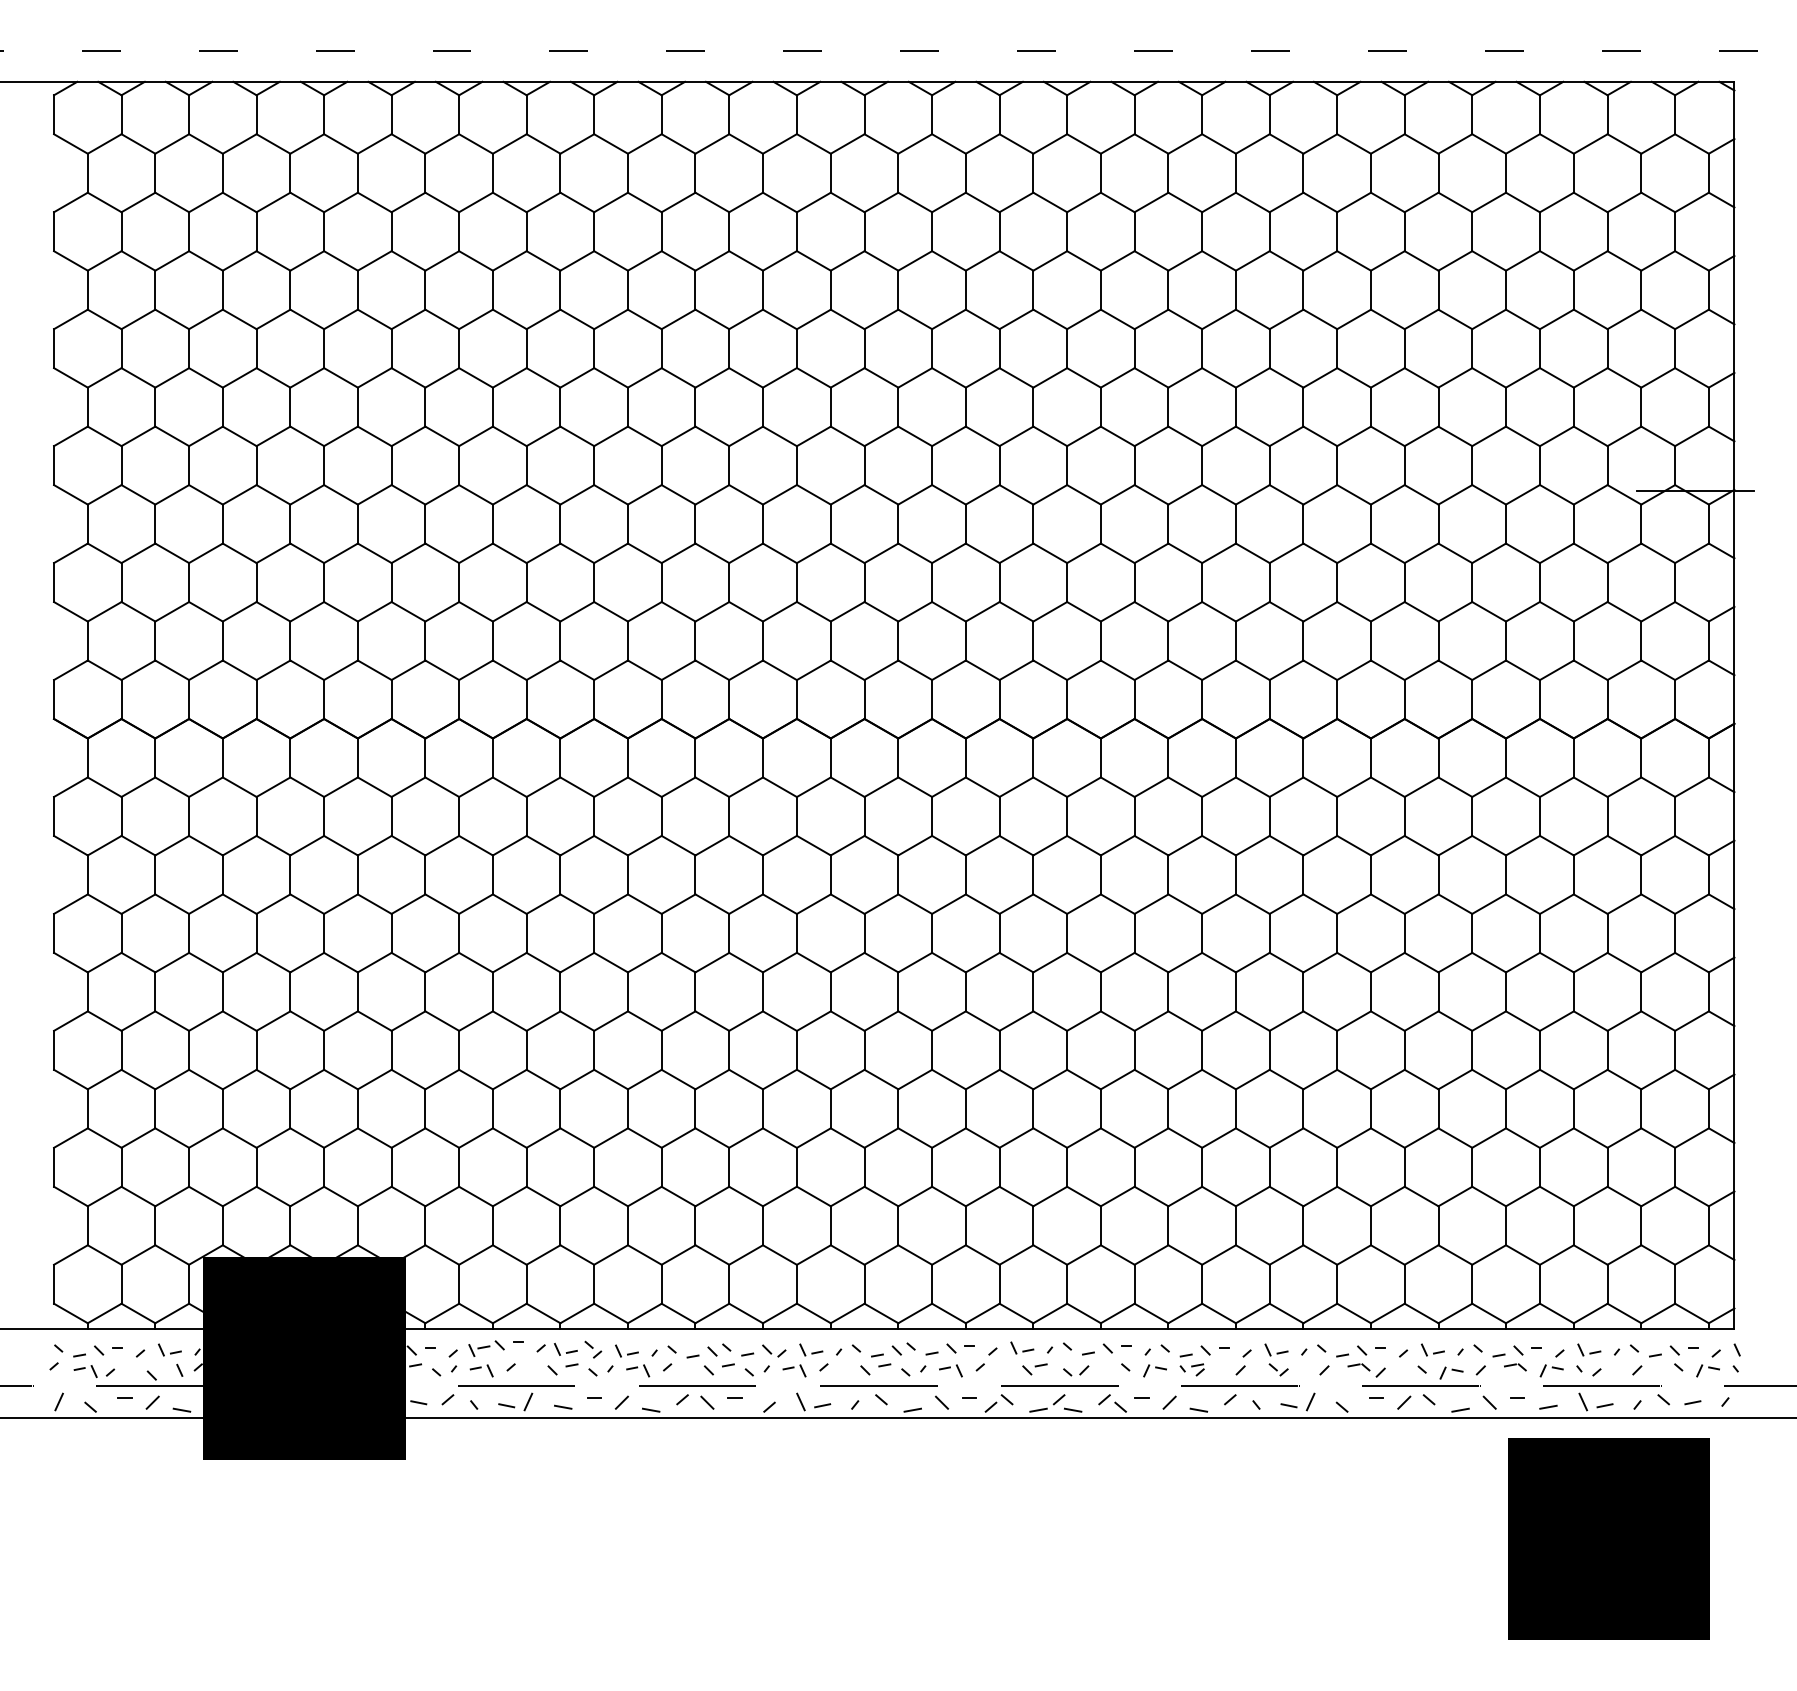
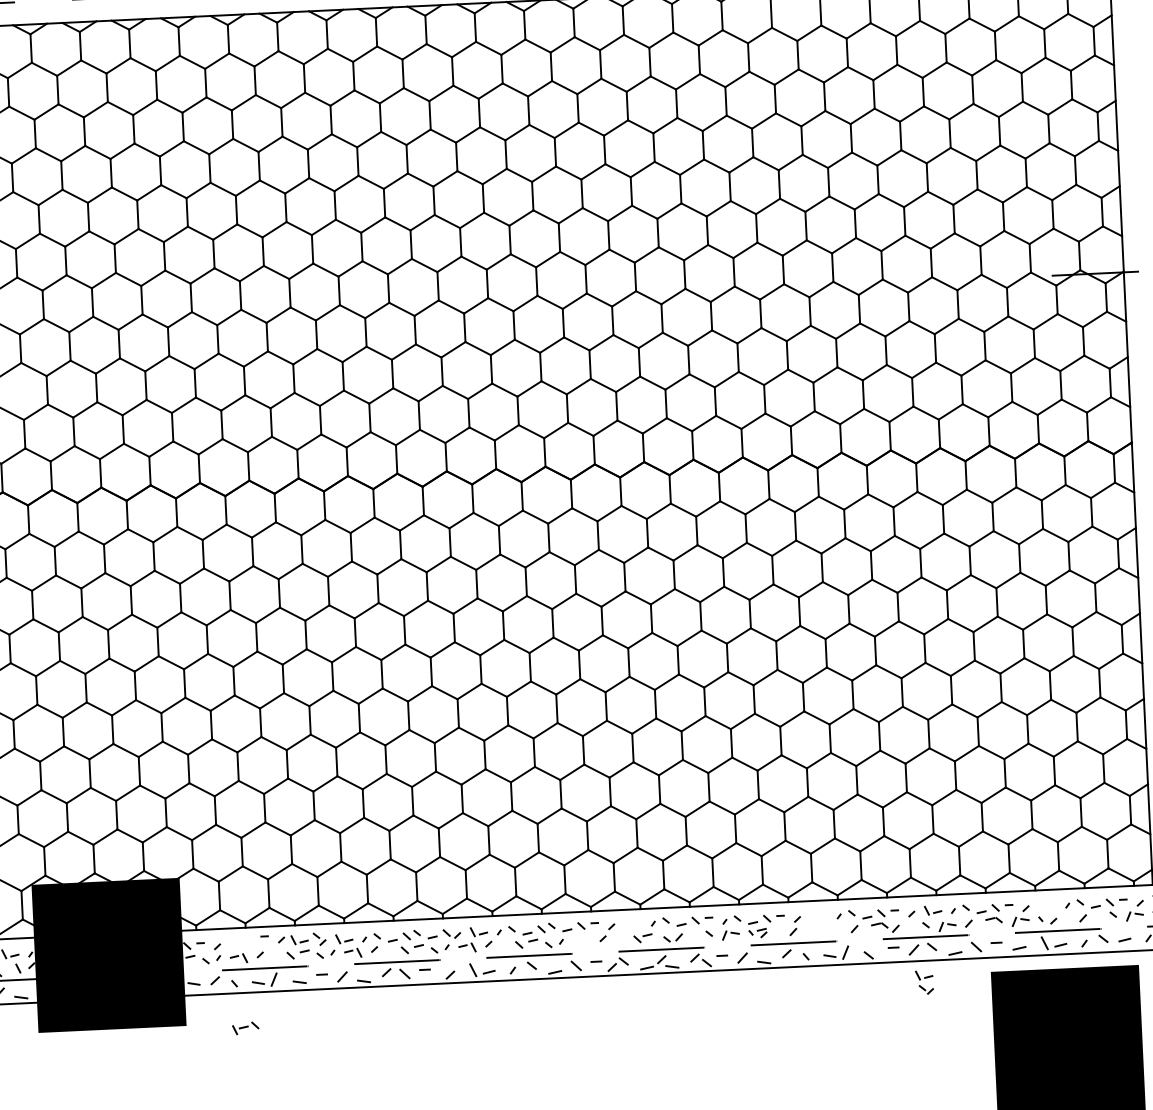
part: (1022, 1347) -> (633, 922), removed
part: (486, 1348) -> (245, 1028), moved
part: (1589, 1349) -> (1047, 904), removed
part: (1276, 1359) -> (924, 982), moved
part: (950, 1370) -> (581, 942), removed

